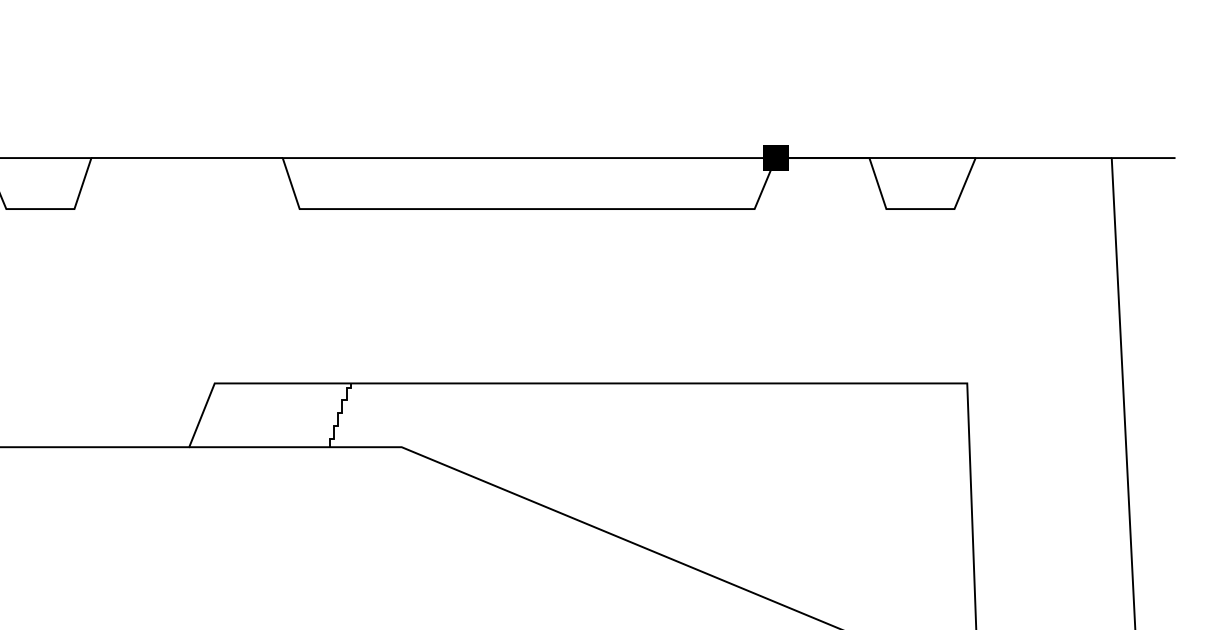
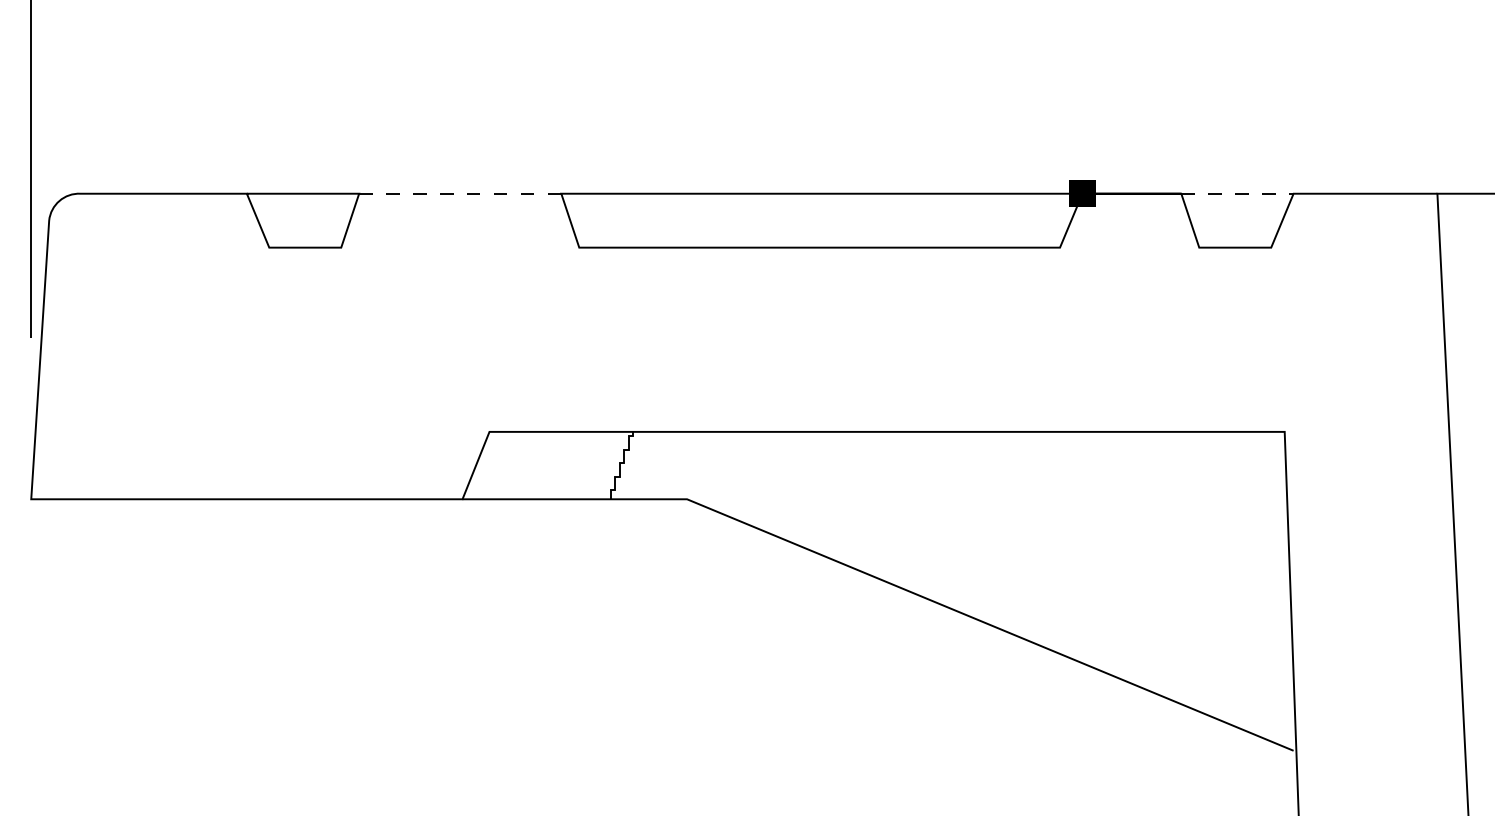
line: (187, 157) -> (460, 193), solid -> dashed
line: (922, 157) -> (1237, 193), solid -> dashed

